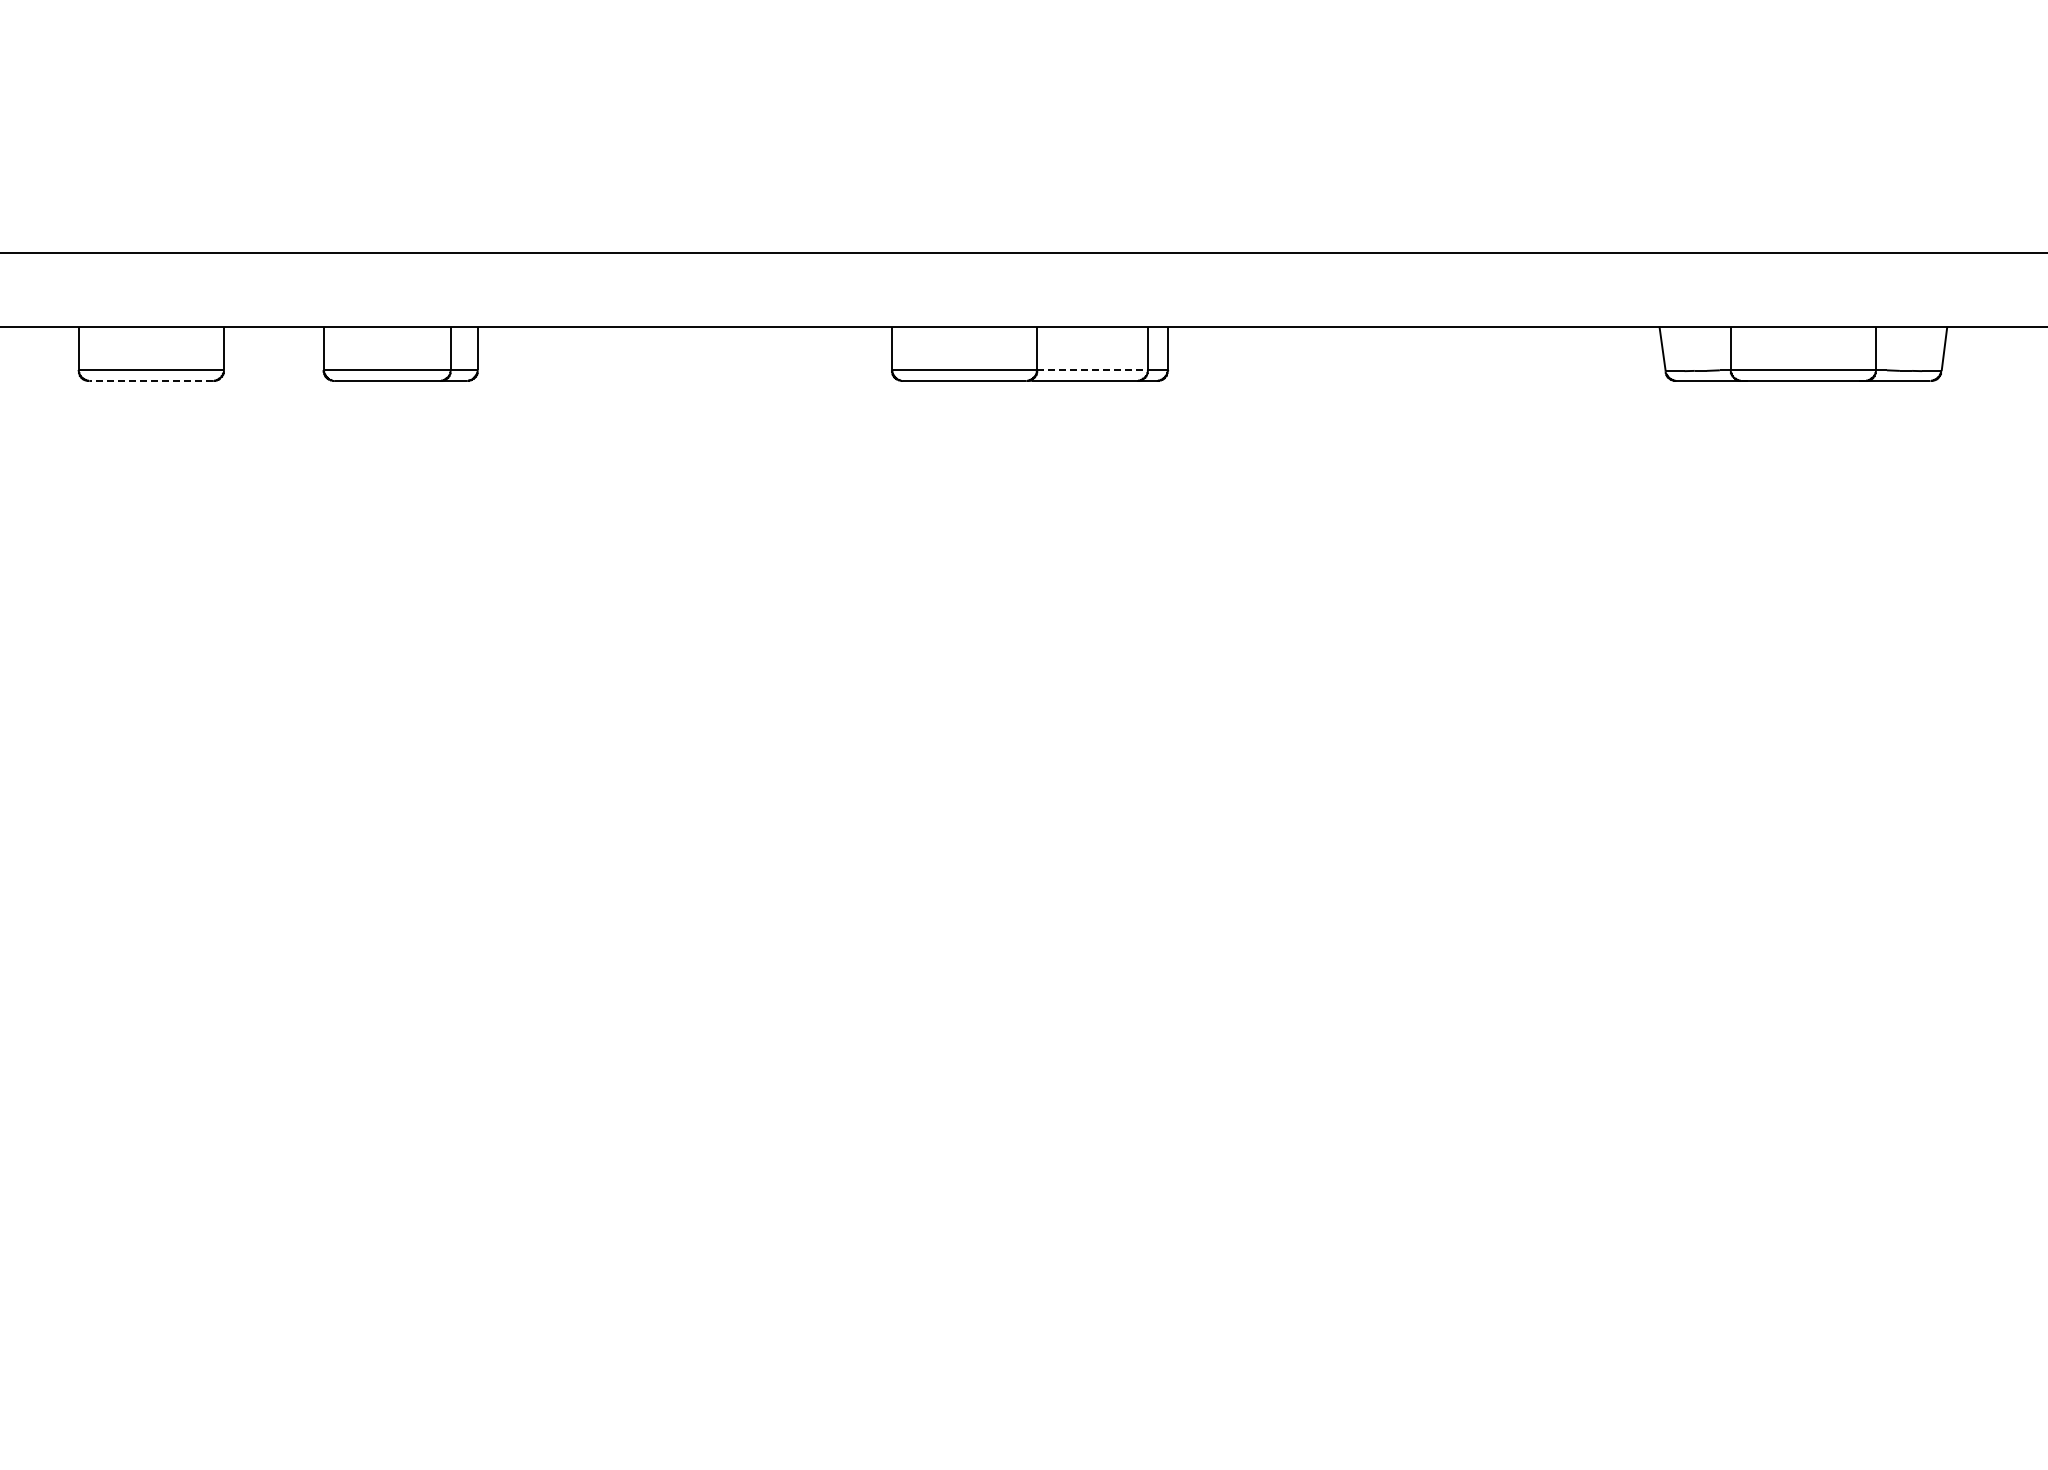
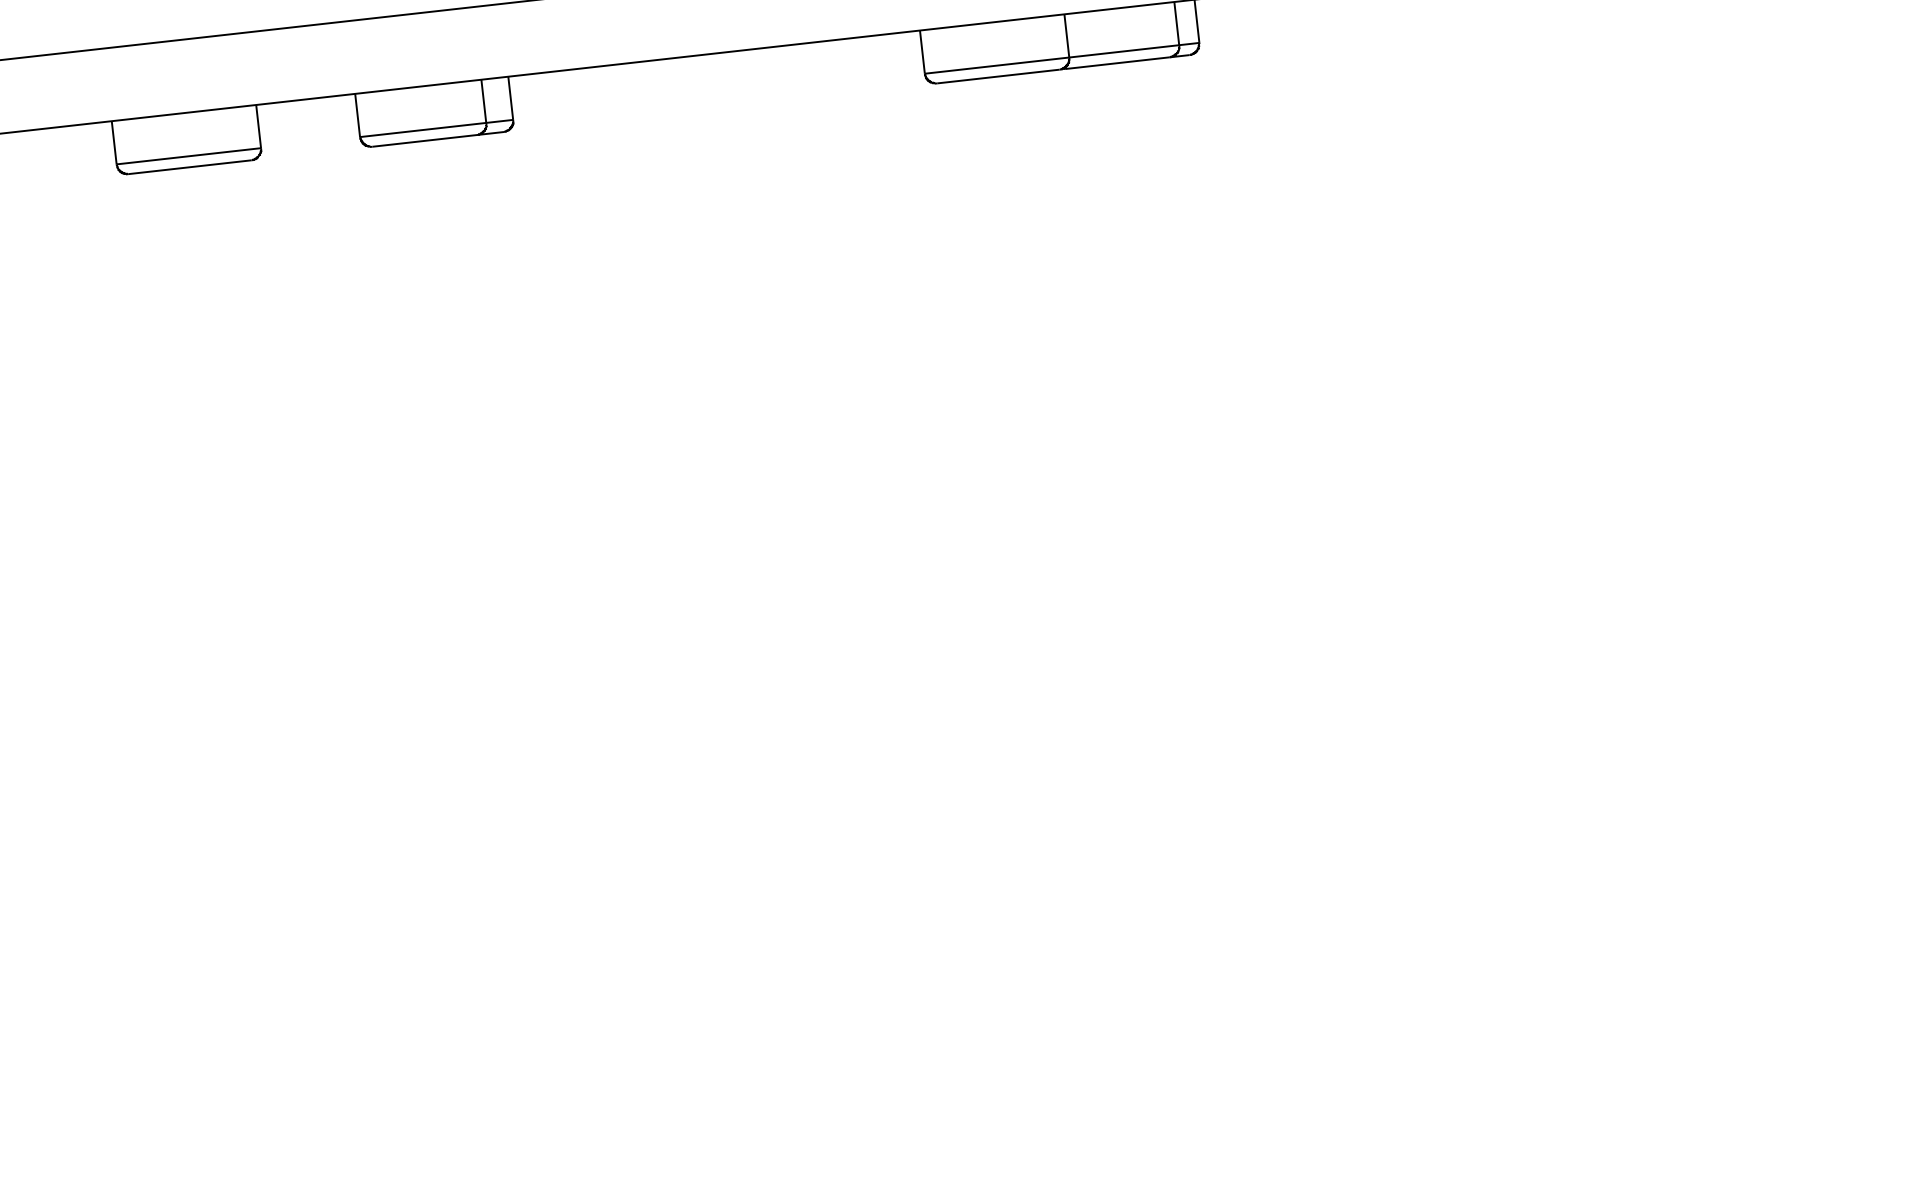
line: (1093, 370) -> (1125, 51), dashed -> solid
line: (151, 381) -> (190, 167), dashed -> solid

